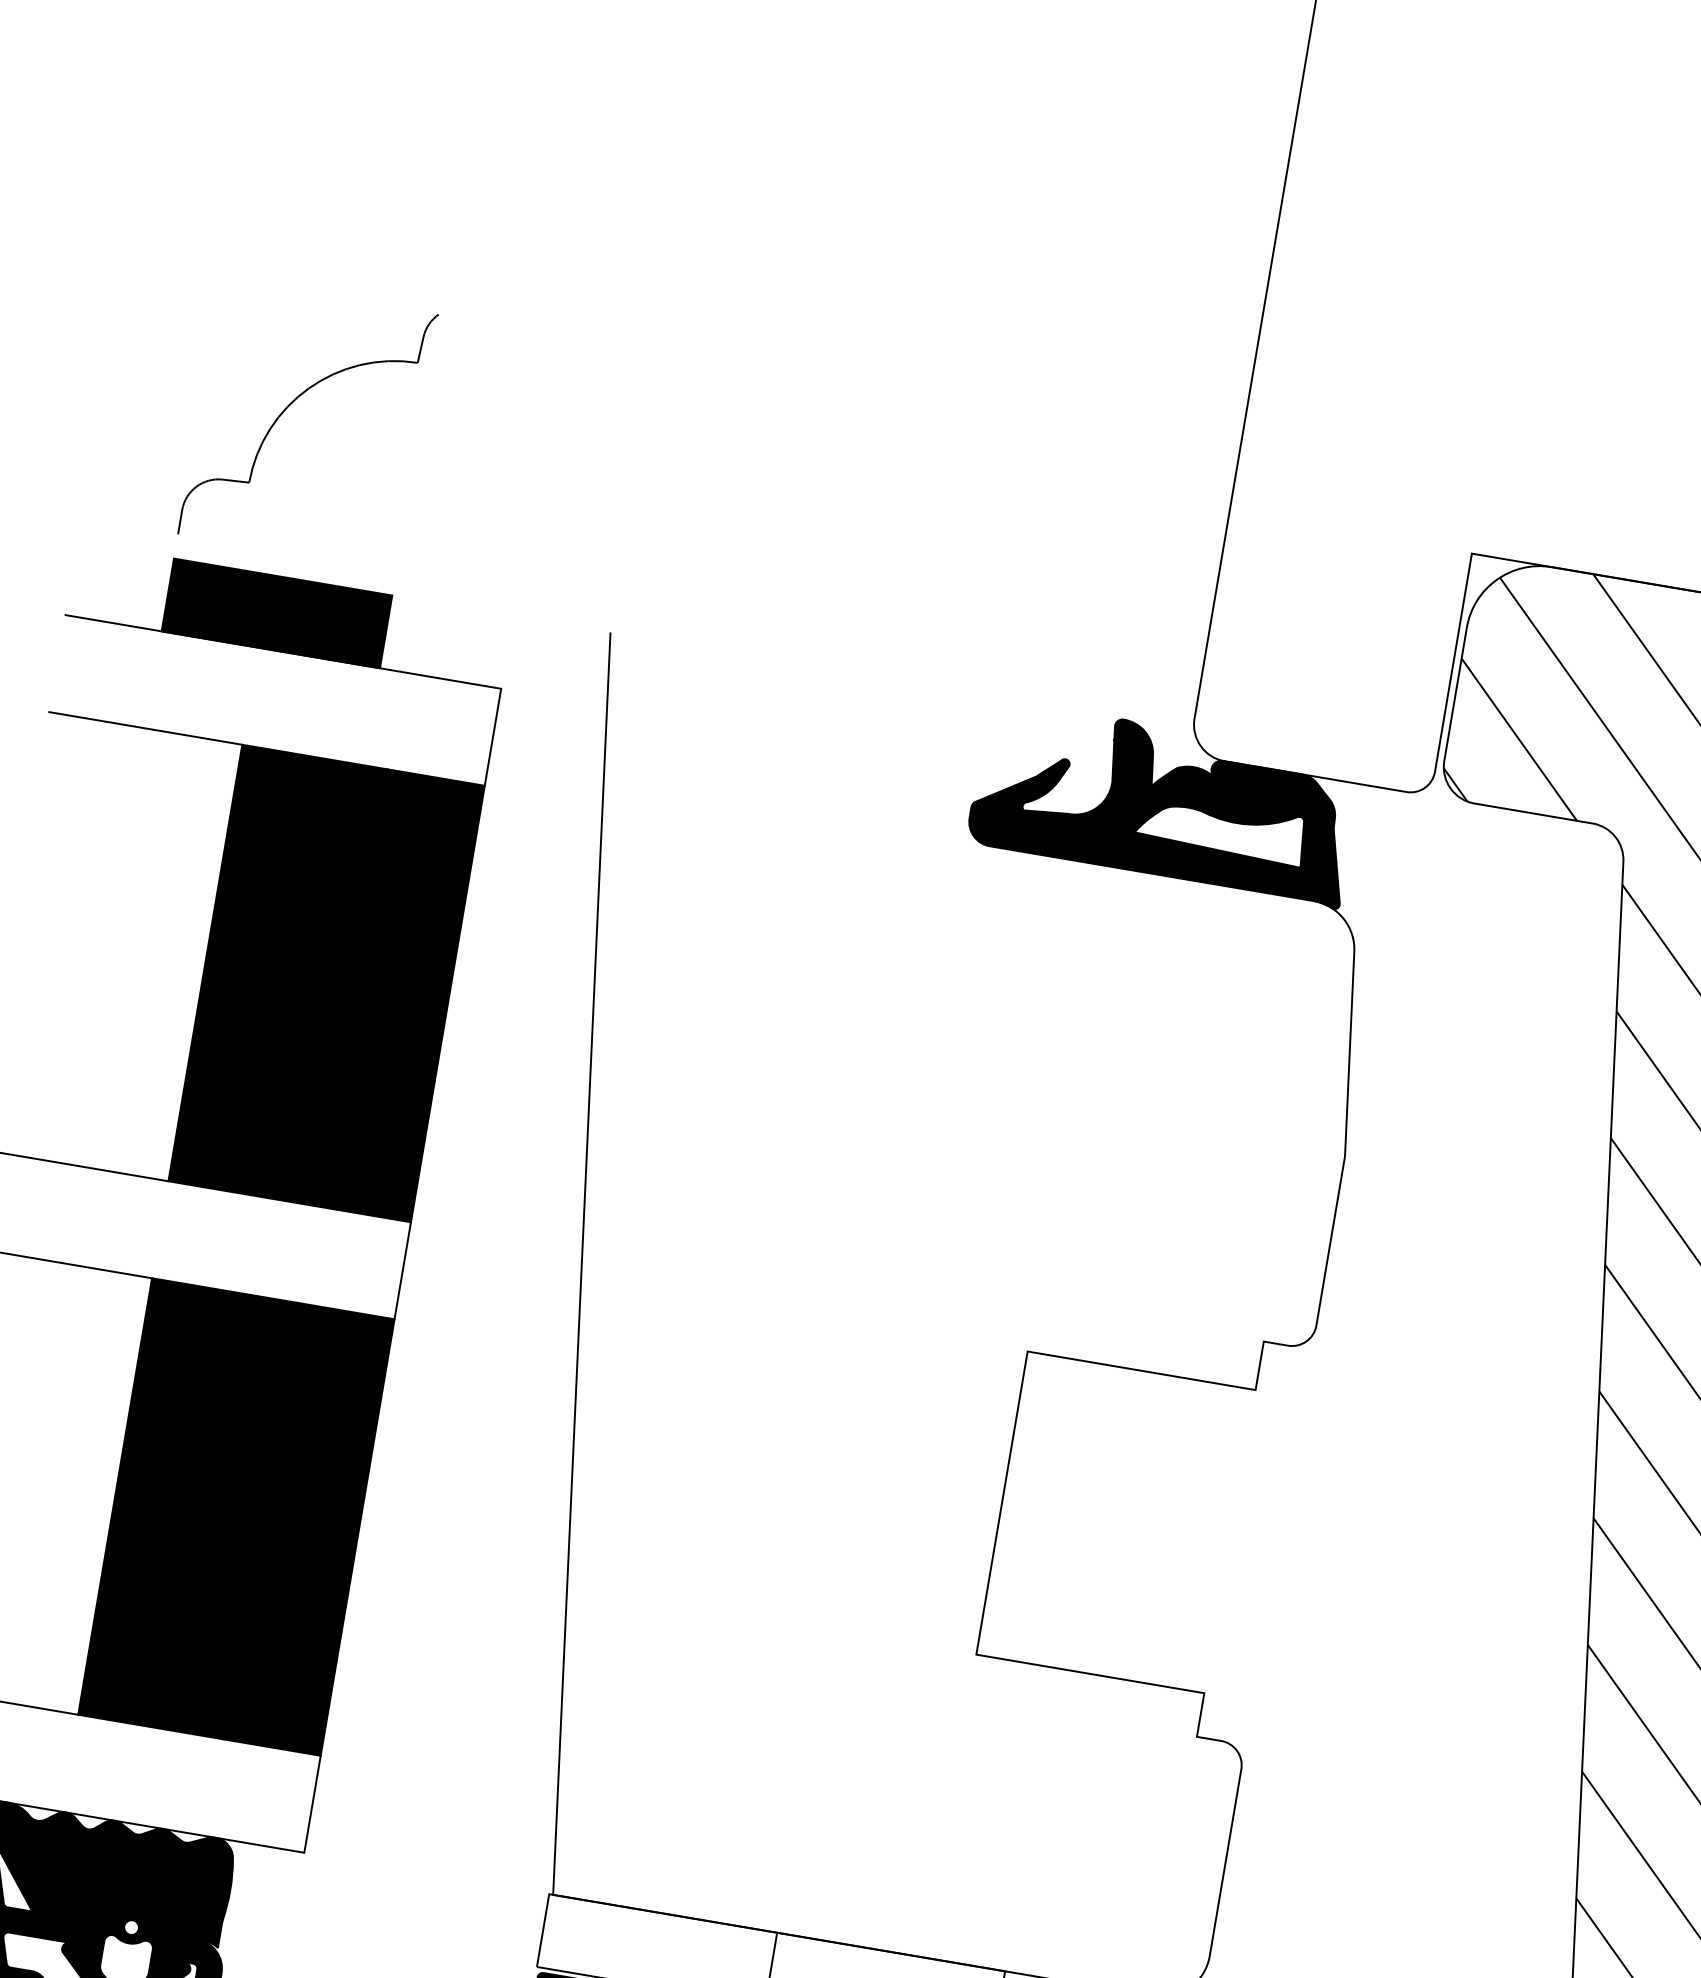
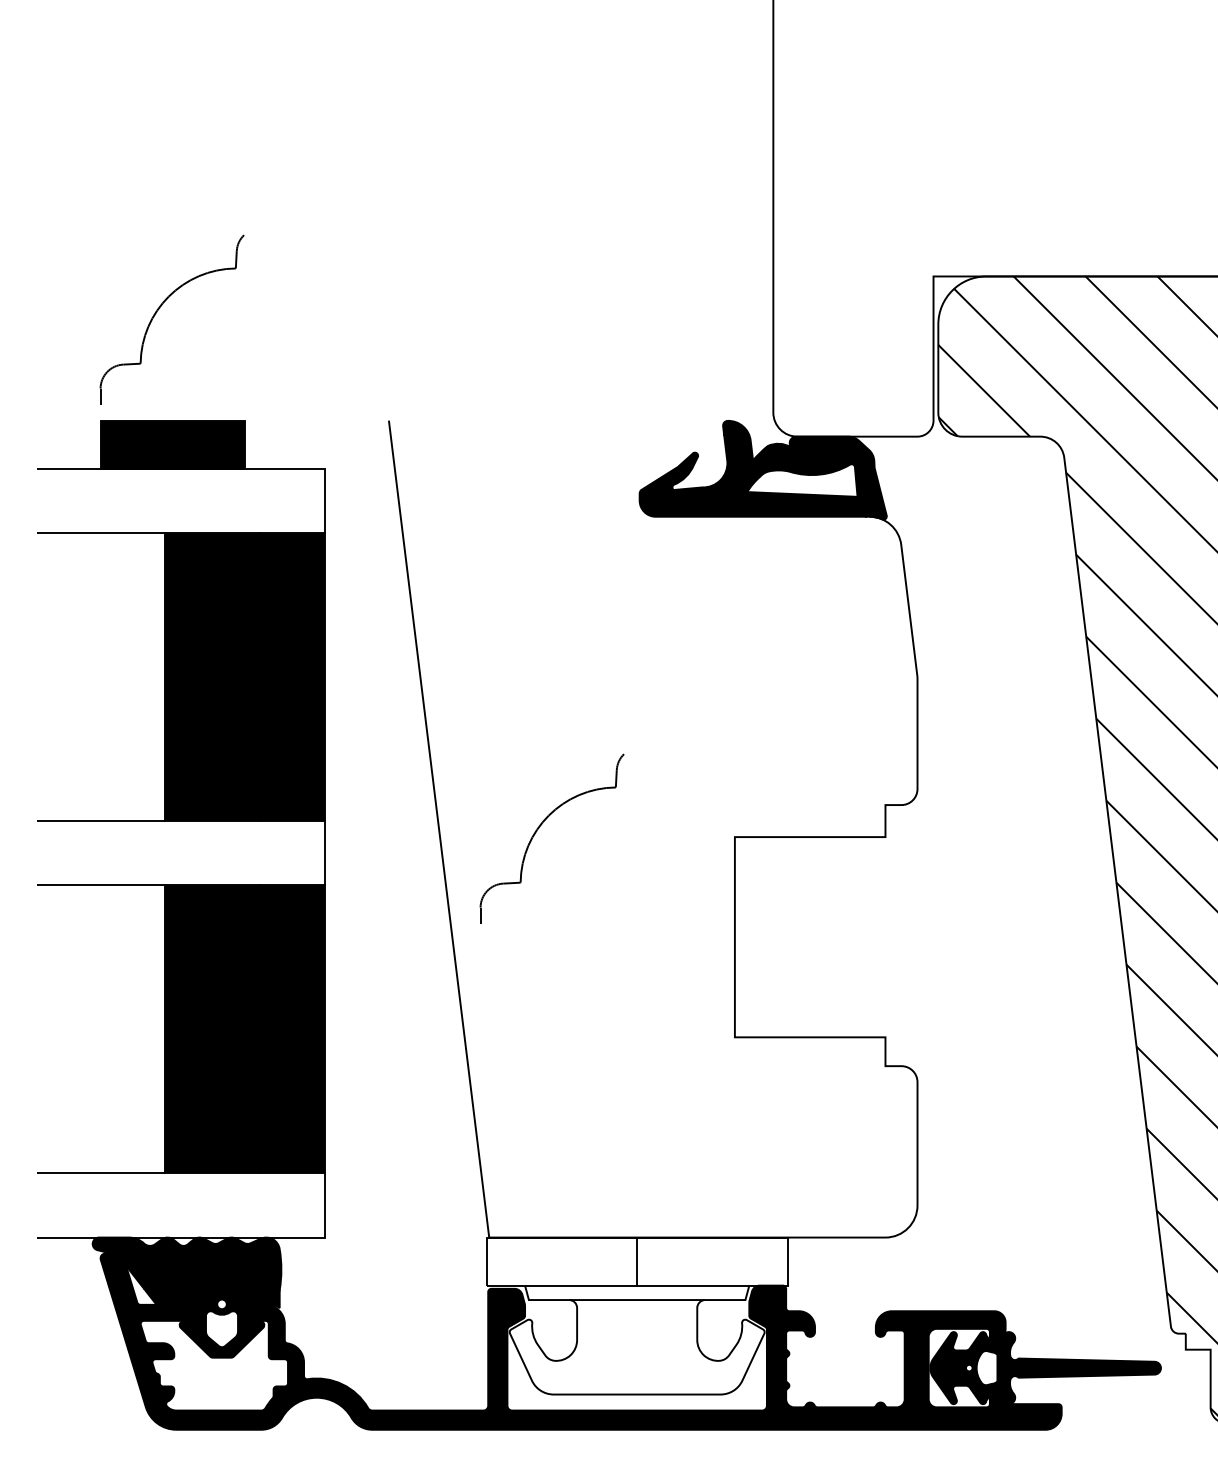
curve: (734, 1288) -> (539, 828), added

